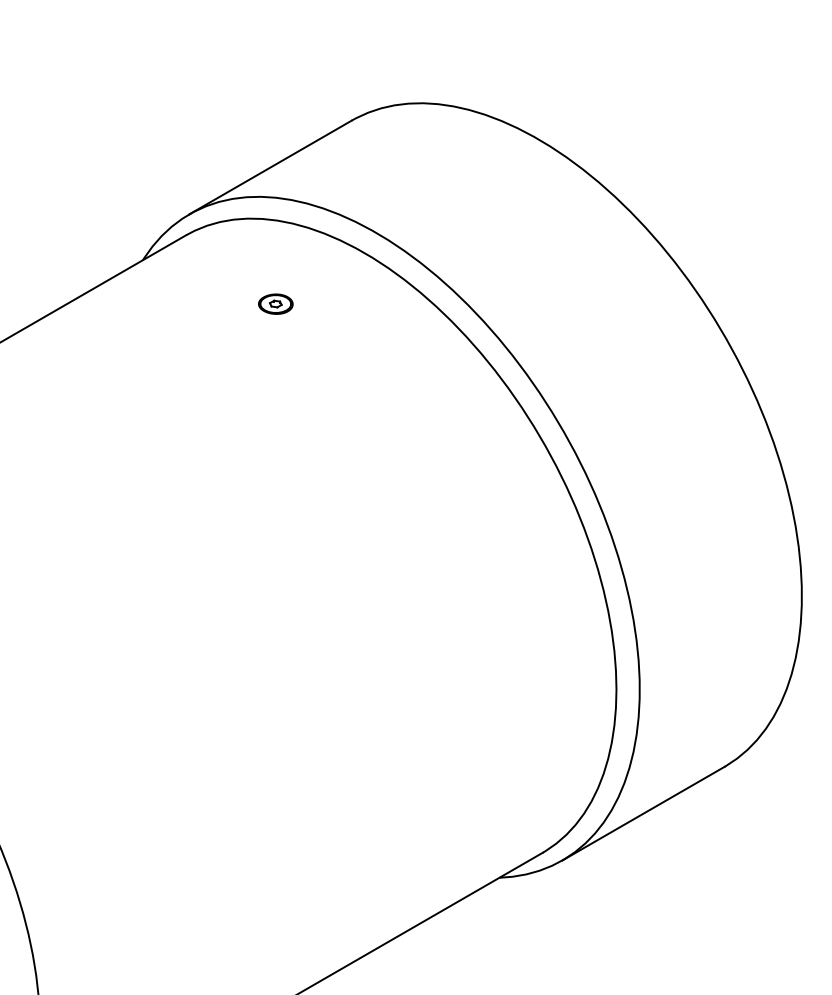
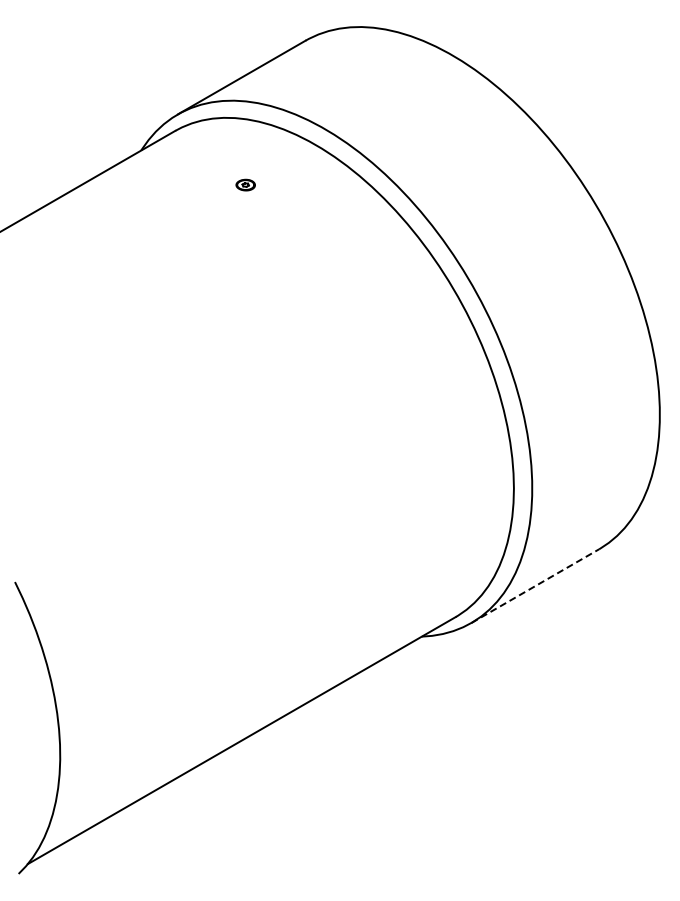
part: (275, 303) -> (245, 184), size x0.7
line: (643, 814) -> (535, 586), solid -> dashed

